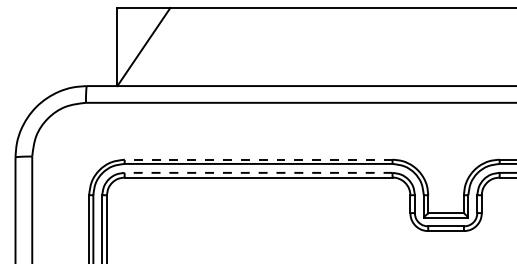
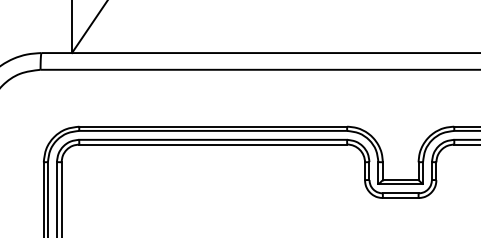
line: (258, 159) -> (213, 126), dashed -> solid
line: (258, 172) -> (213, 139), dashed -> solid

